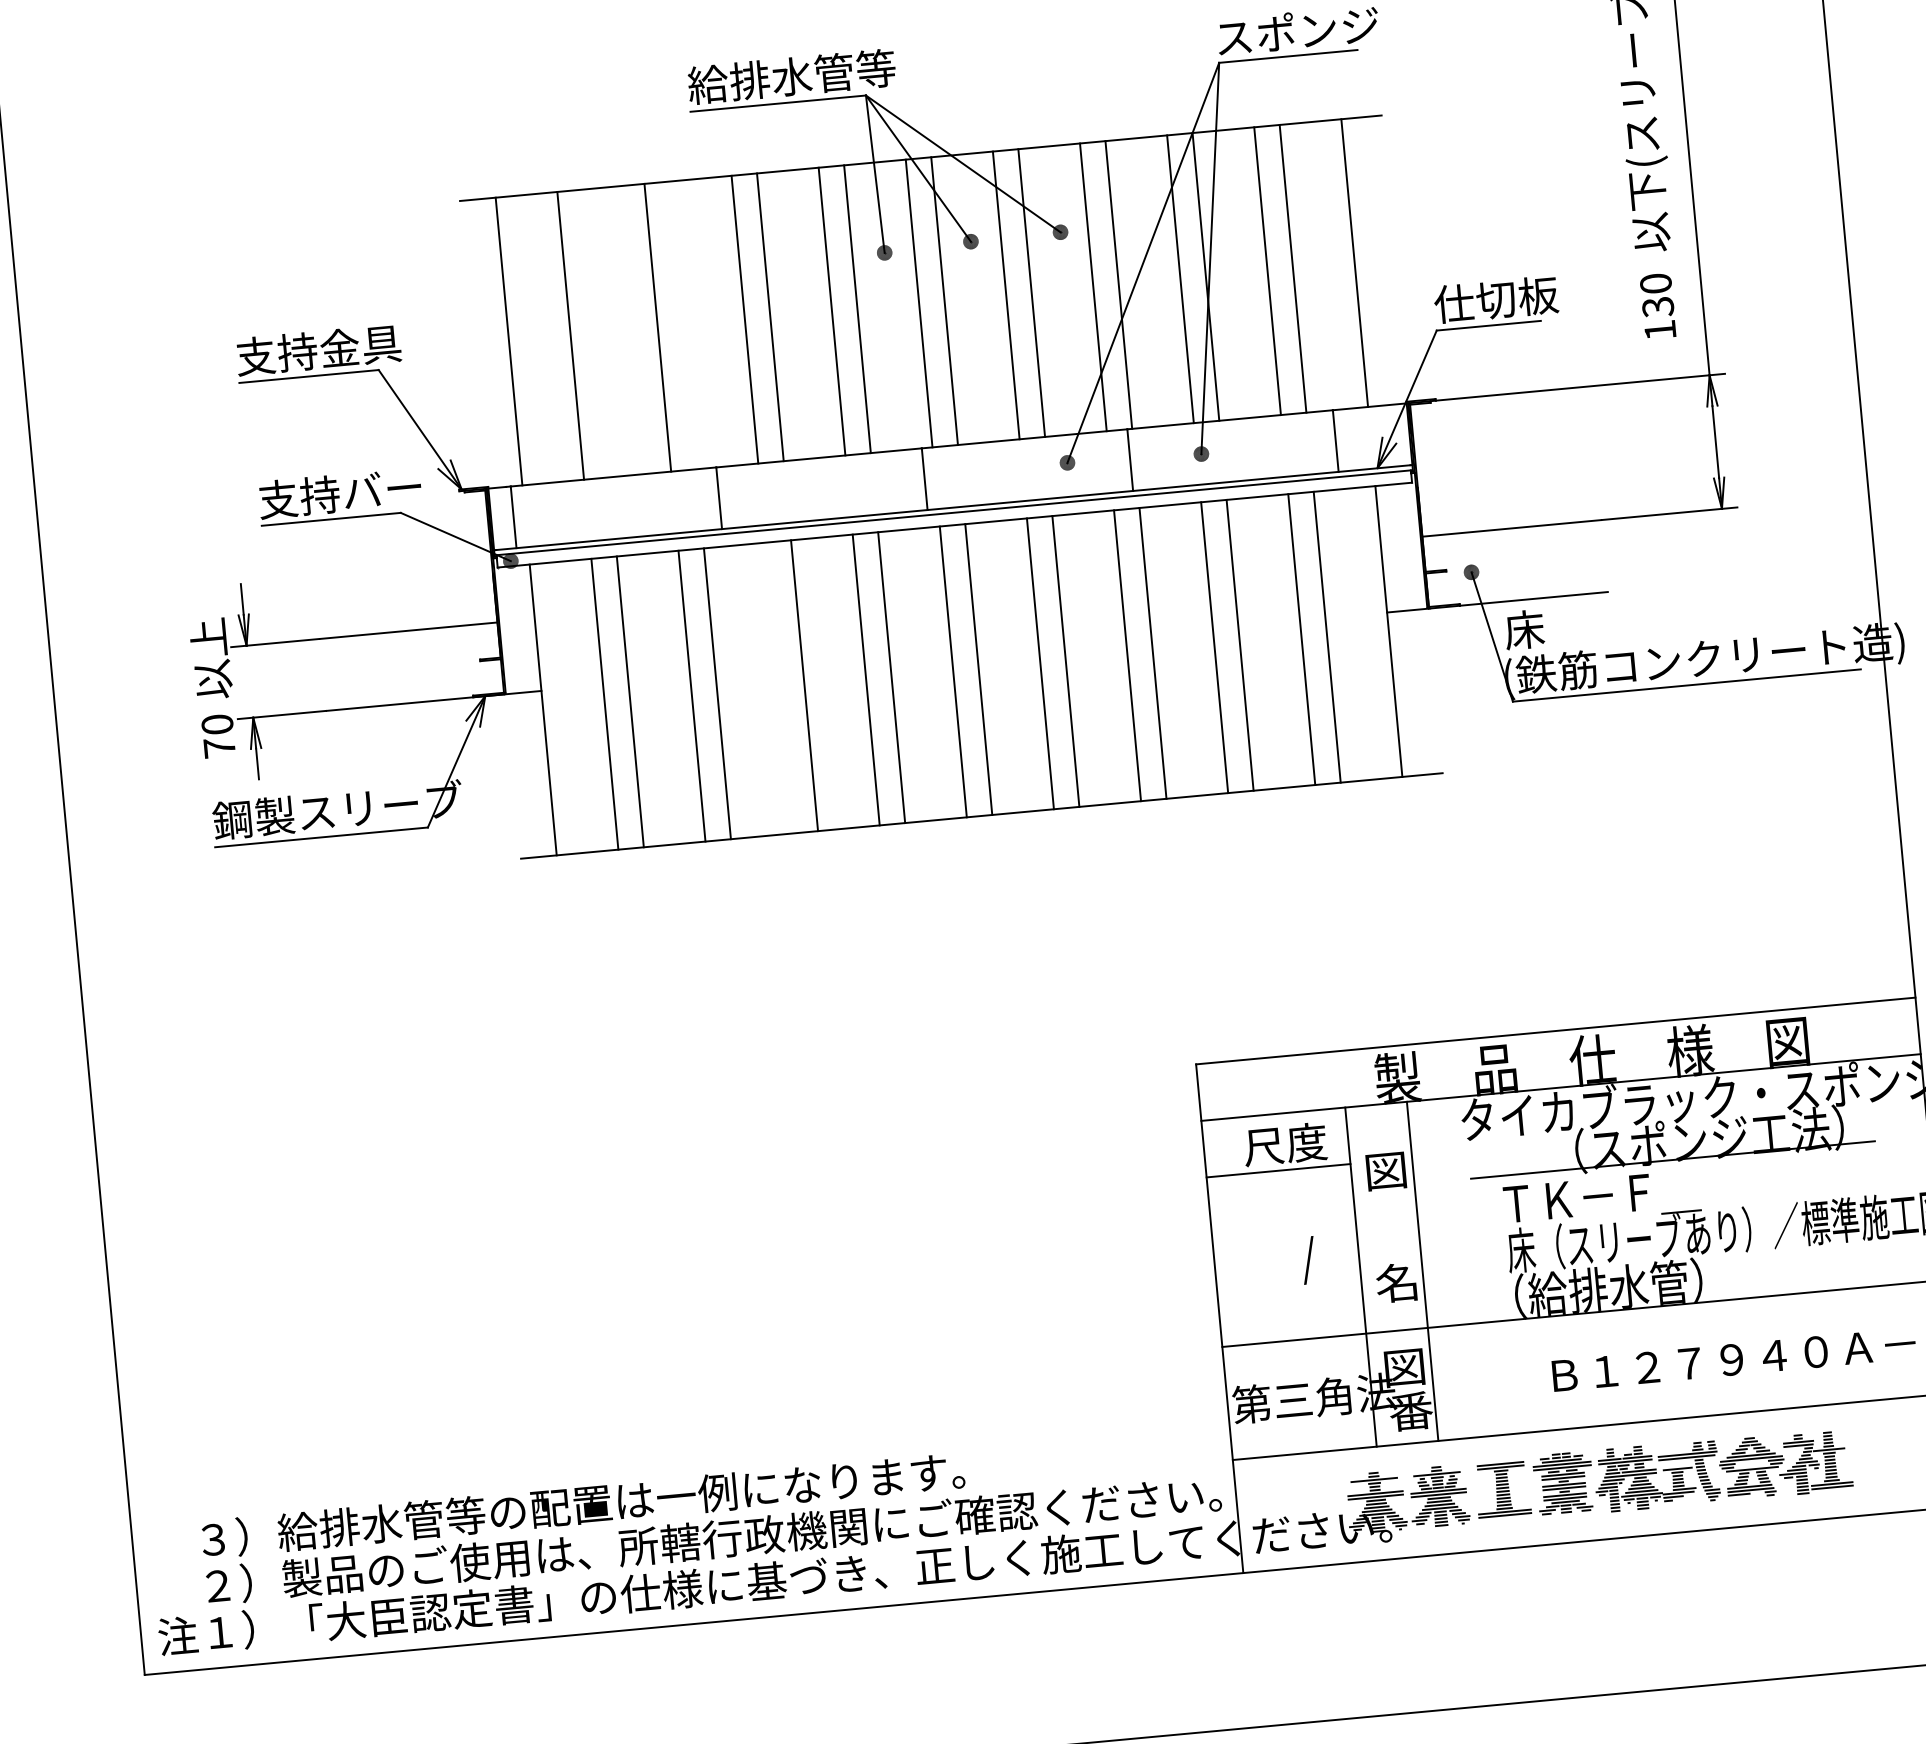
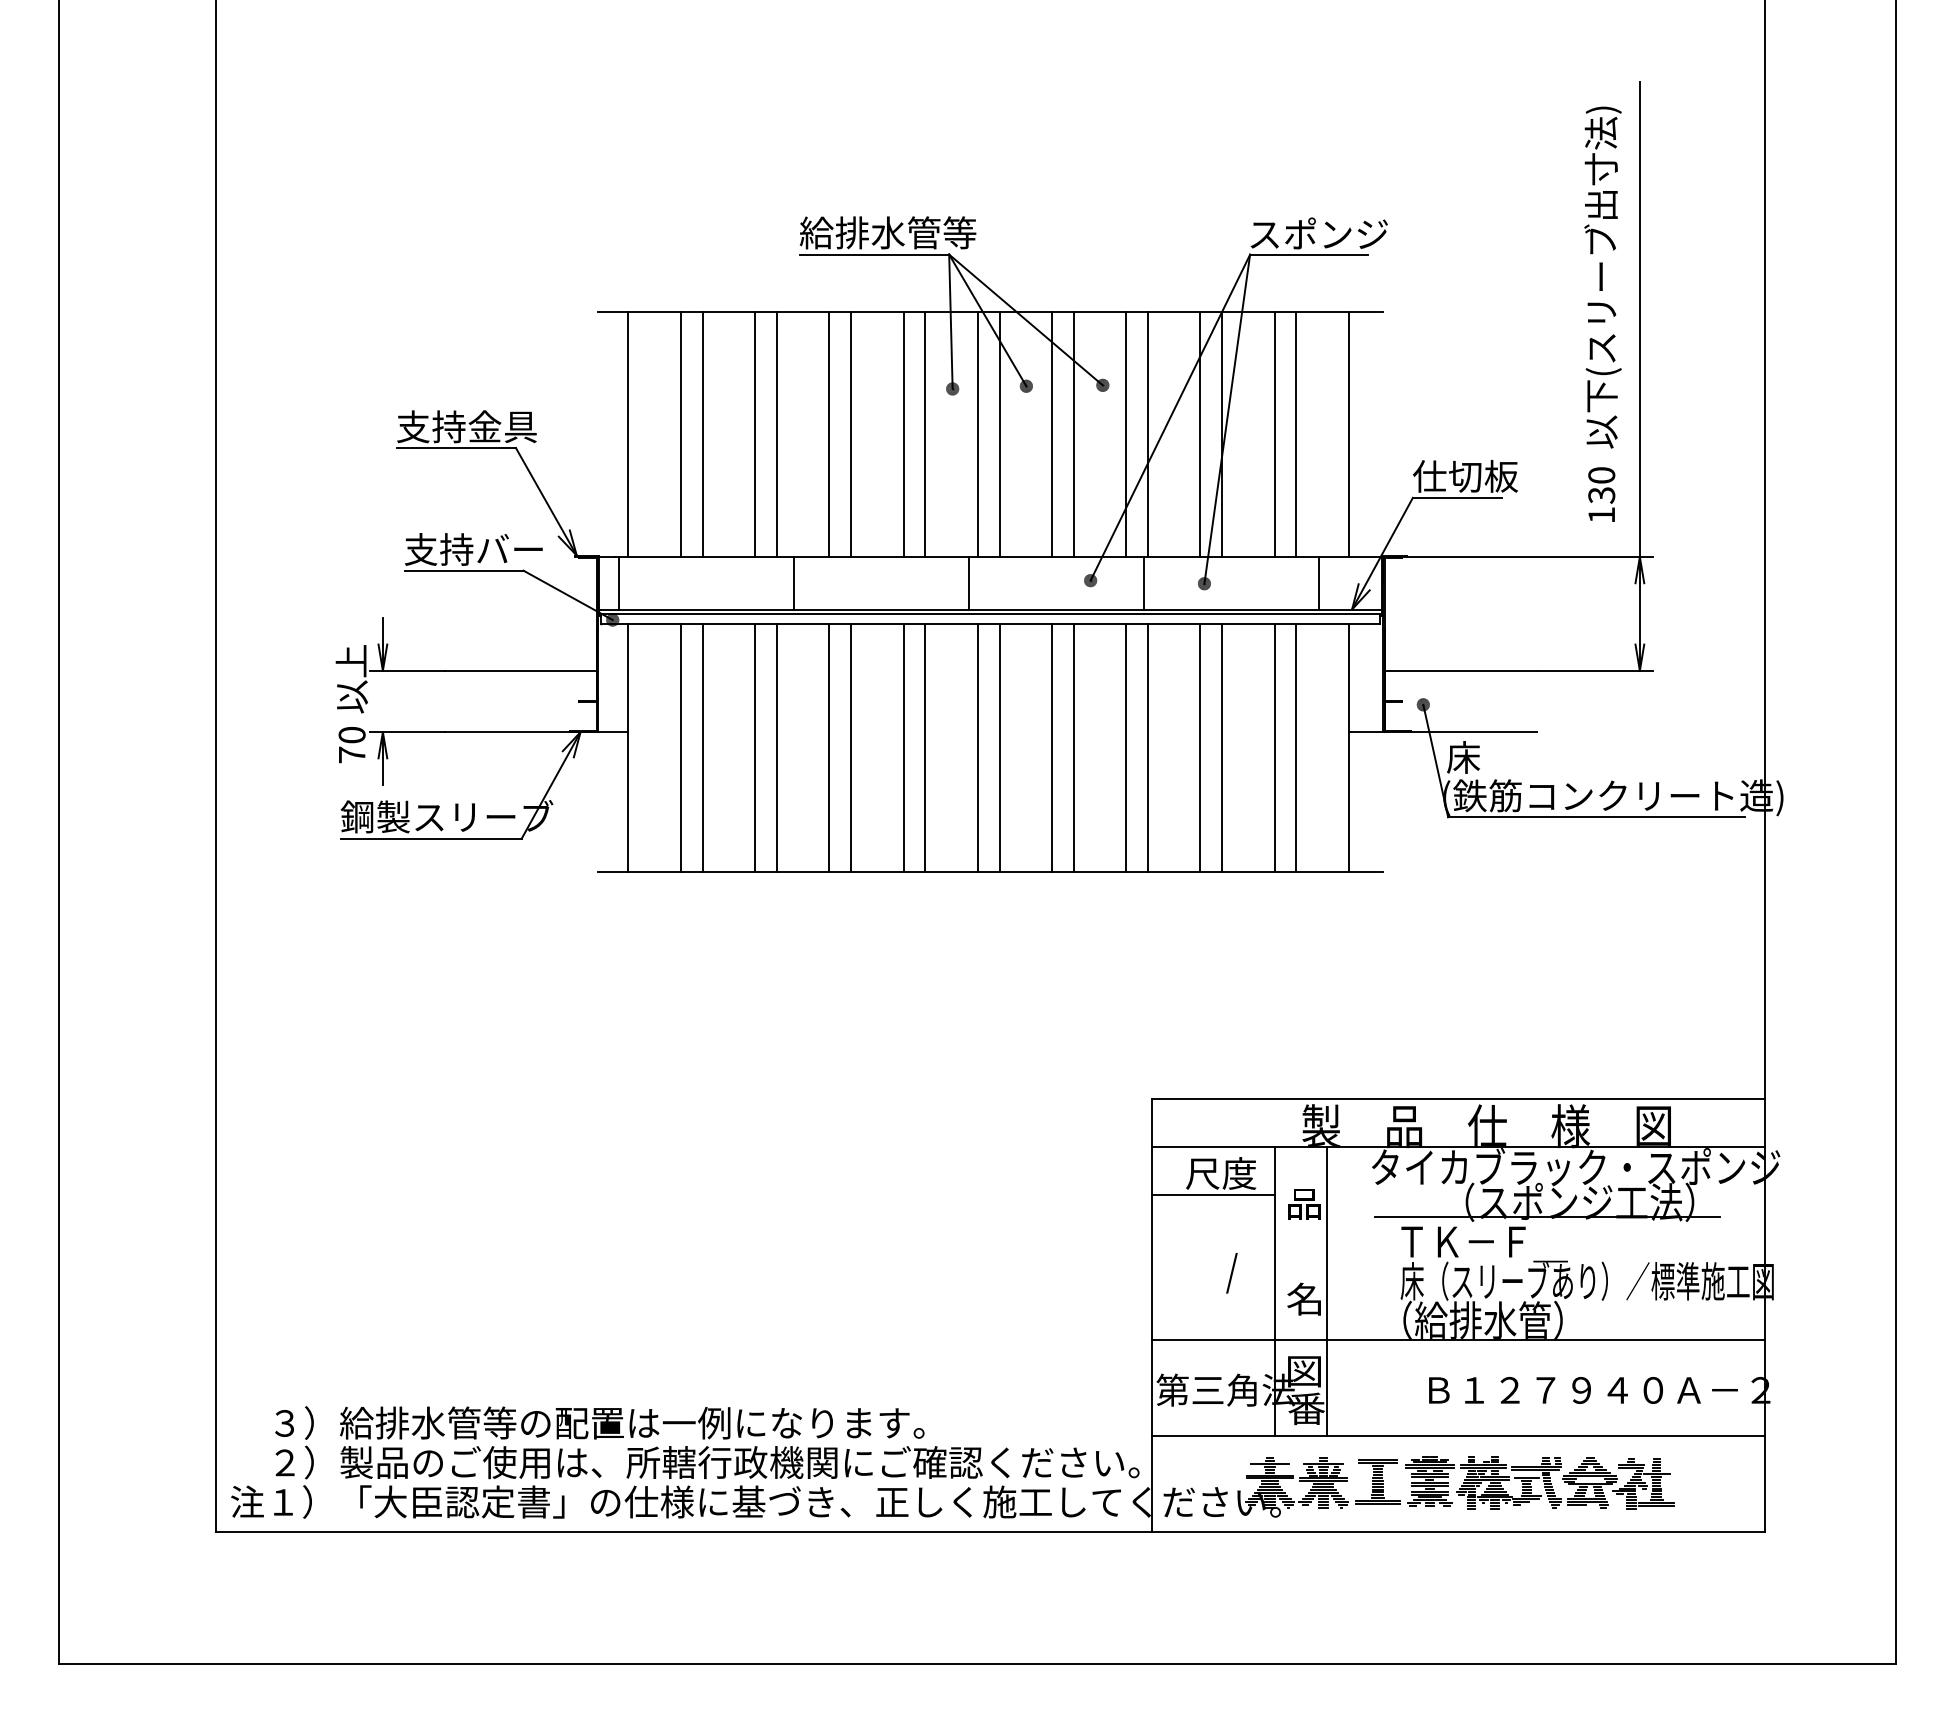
line: (682, 325) -> (776, 434), added
line: (596, 333) -> (702, 434), added
line: (779, 688) -> (829, 748), added
text: (1385, 1170) -> (1303, 1203), 図 -> 品

